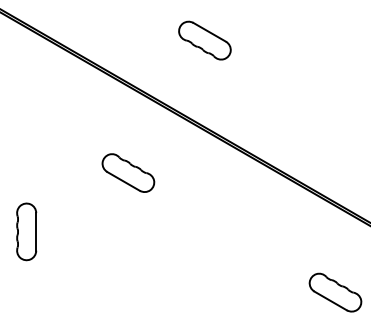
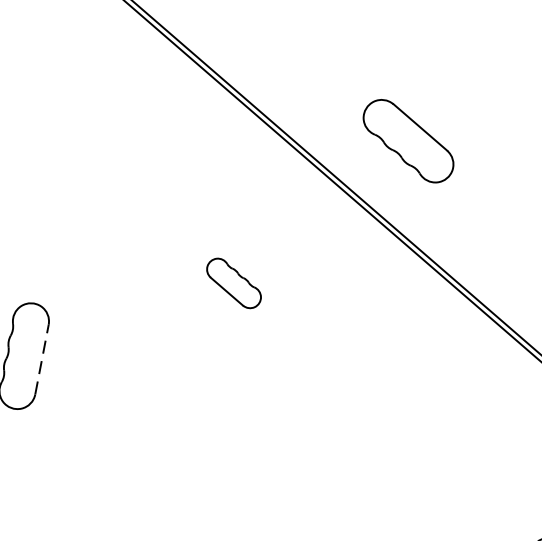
part: (204, 40) -> (407, 140), moved
part: (128, 172) -> (234, 282), size x0.6
line: (36, 231) -> (42, 358), solid -> dashed

